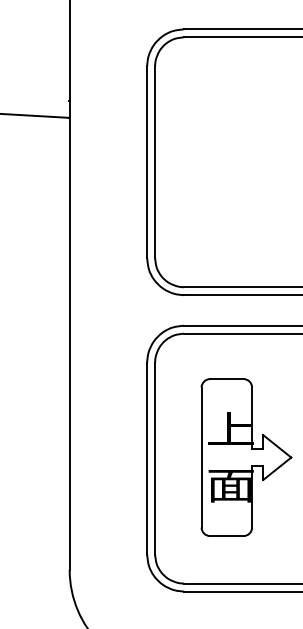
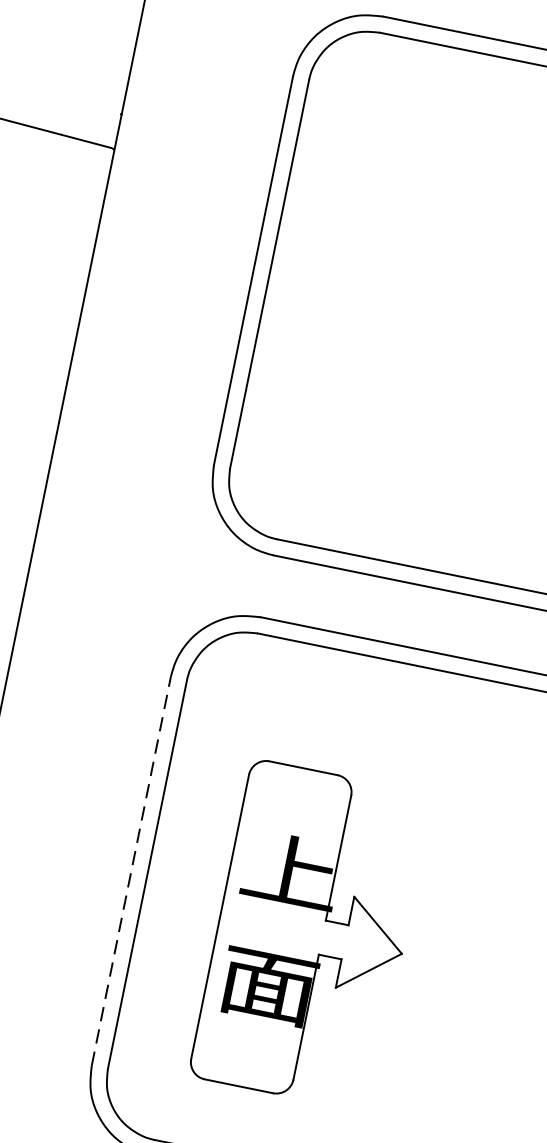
part: (246, 457) -> (311, 935), moved
line: (147, 458) -> (132, 871), solid -> dashed

